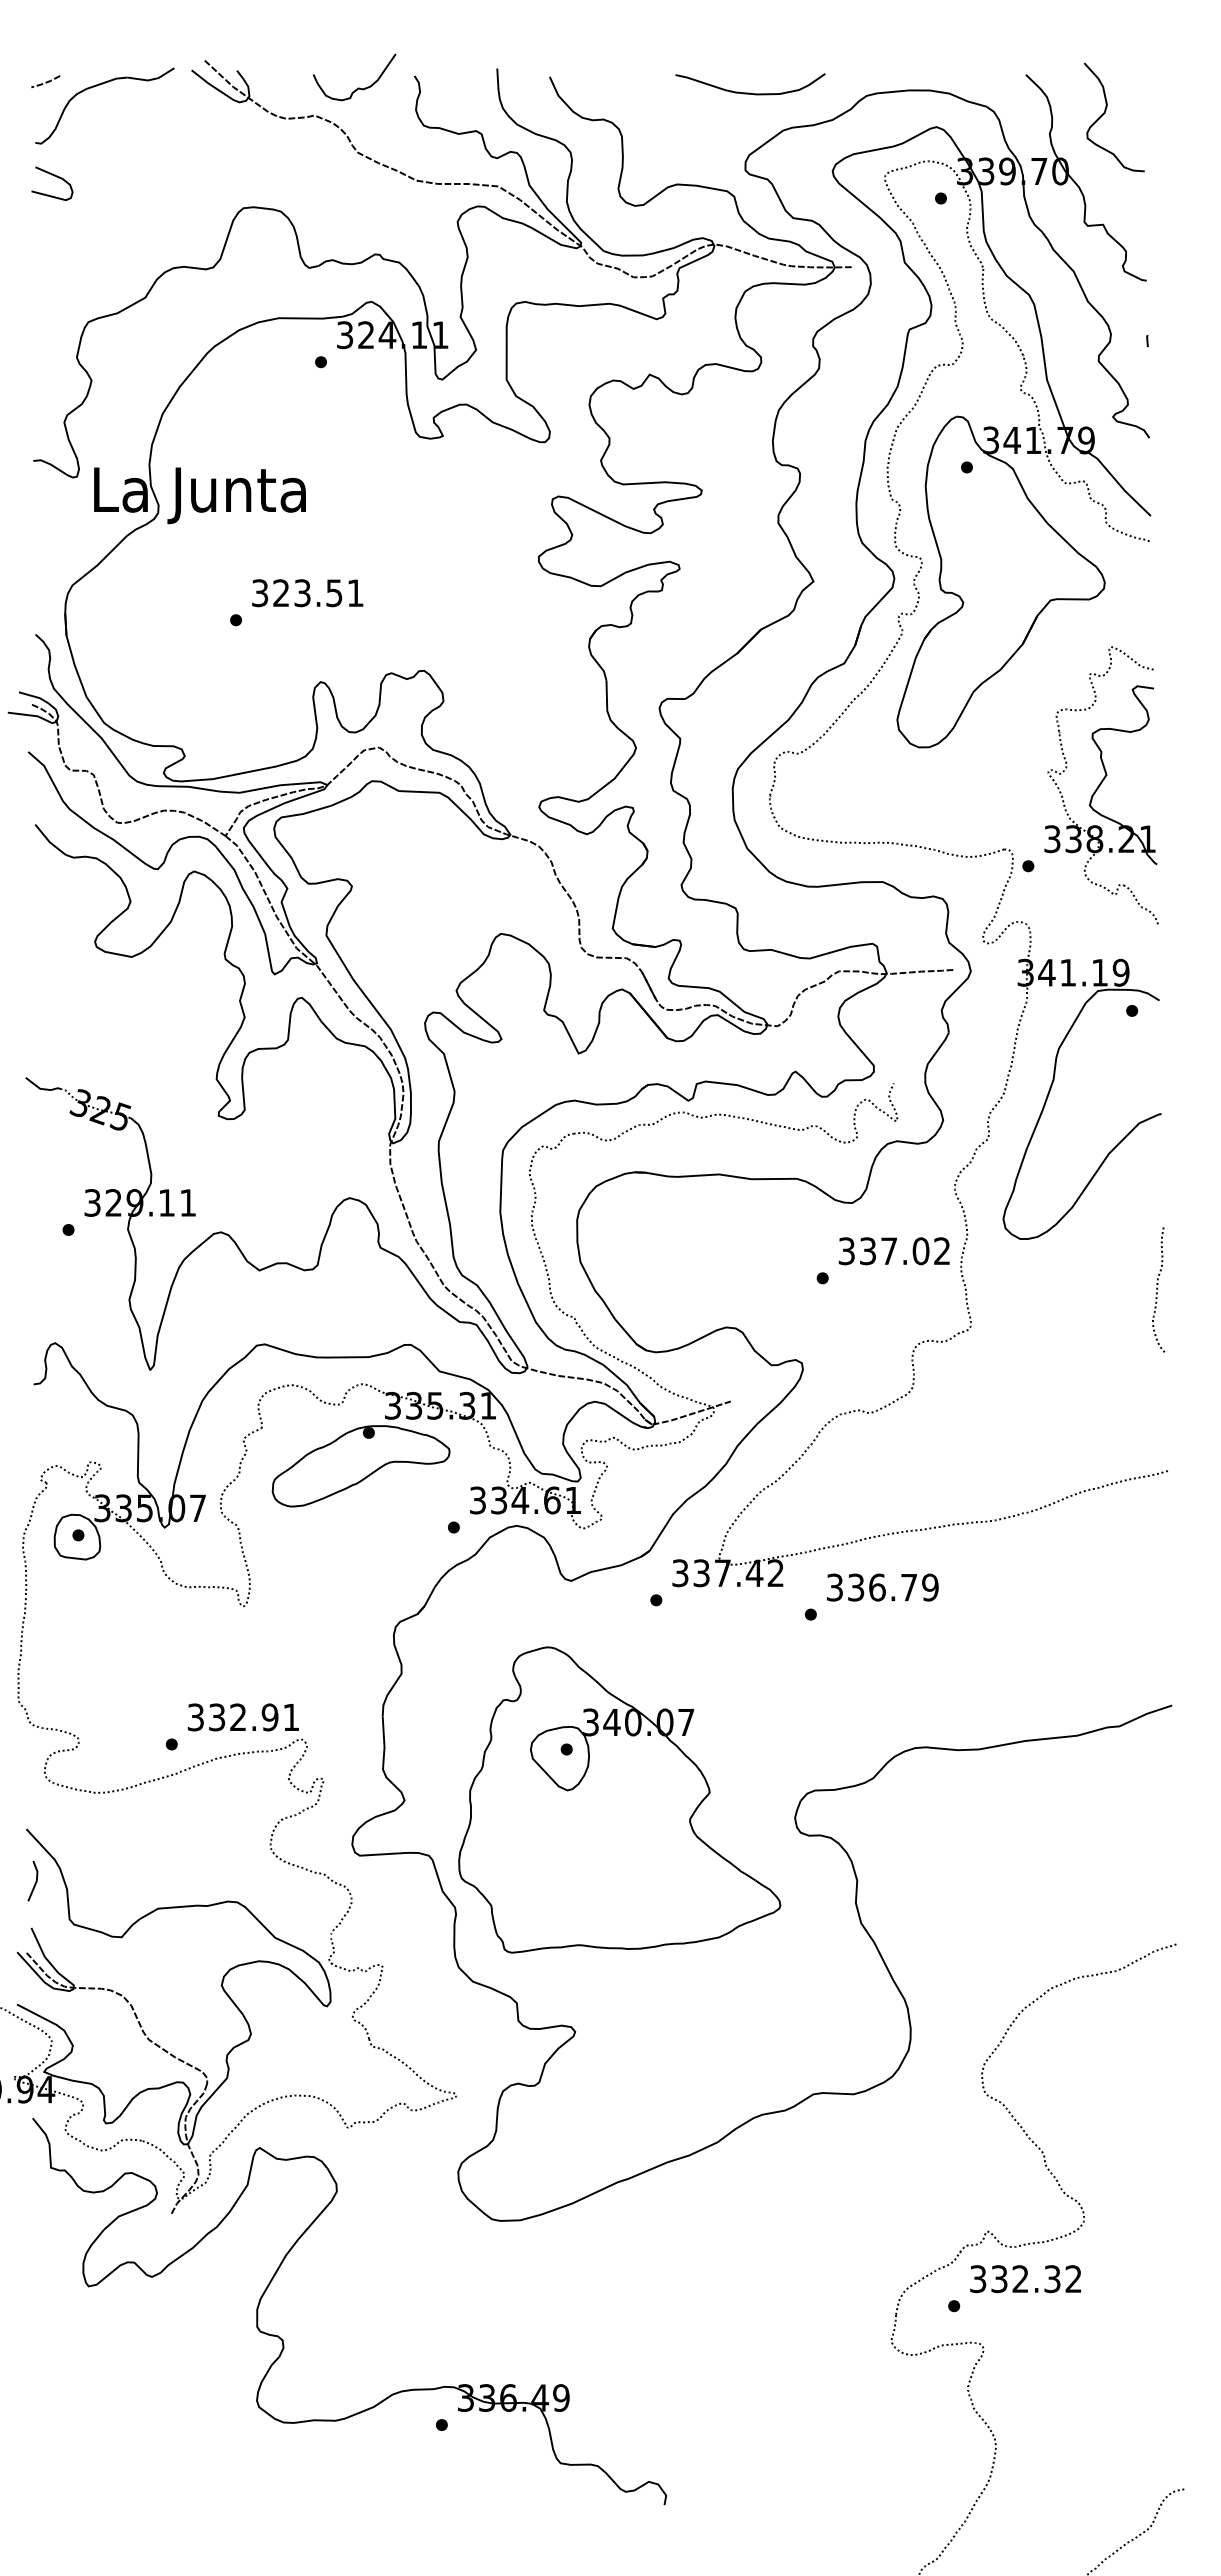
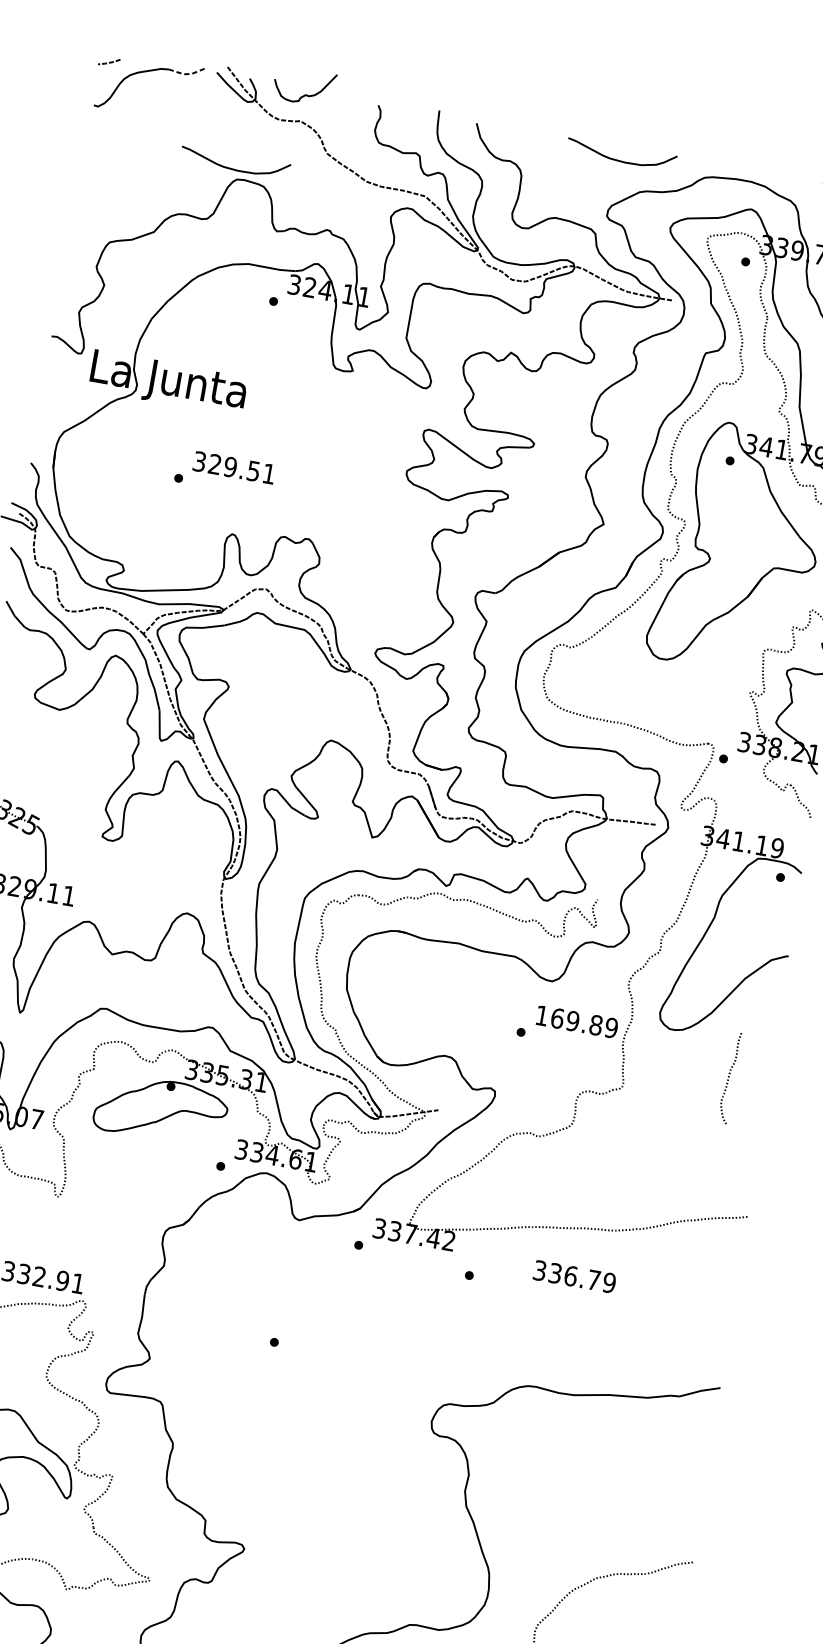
line: (151, 79) -> (186, 74), solid -> dashed
curve: (358, 87) -> (305, 94), moved
curve: (56, 177) -> (104, 133), removed
curve: (236, 194) -> (233, 168), added
text: (302, 592) -> (230, 466), 323.51 -> 329.51
text: (894, 1251) -> (576, 1022), 337.02 -> 169.89
curve: (1158, 1288) -> (729, 1076), moved
text: (882, 1587) -> (574, 1276), moved
part: (619, 1799) -> (306, 1385), removed

